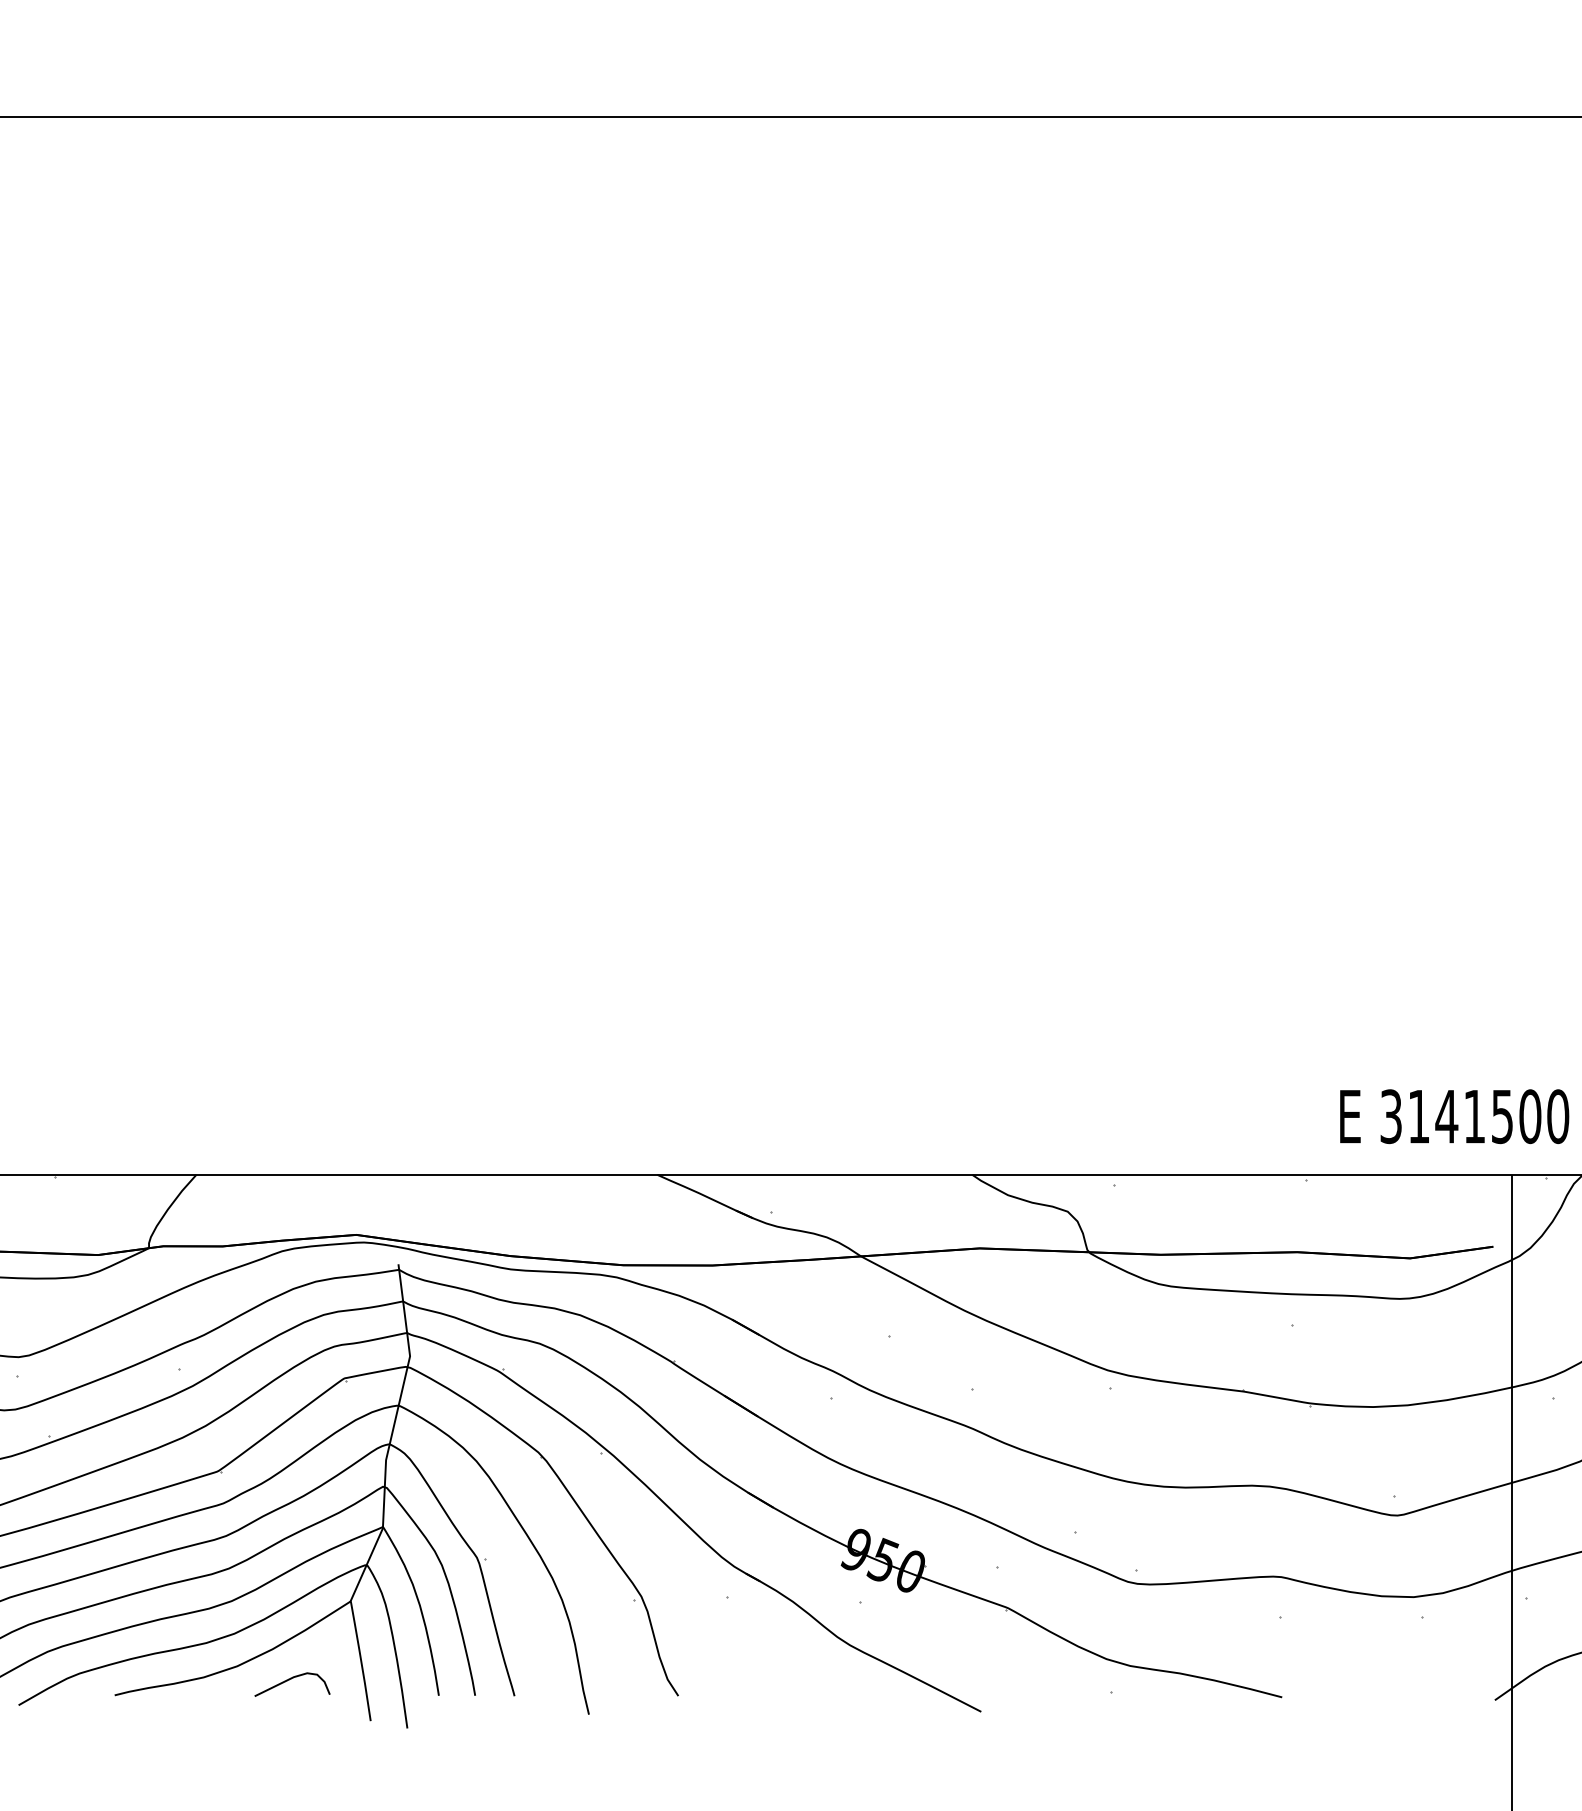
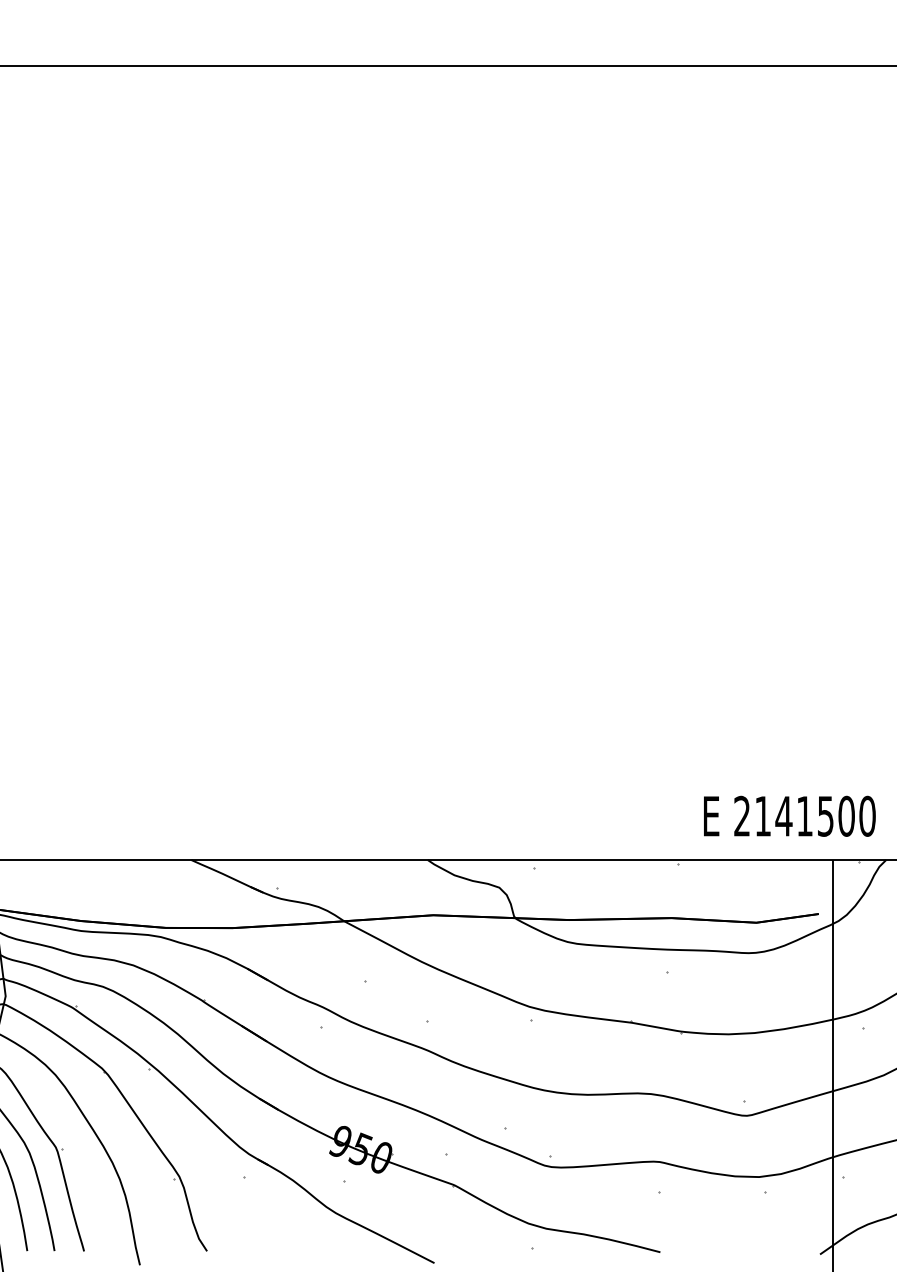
text: (1390, 1116) -> (741, 816), 3141500 -> 2141500

